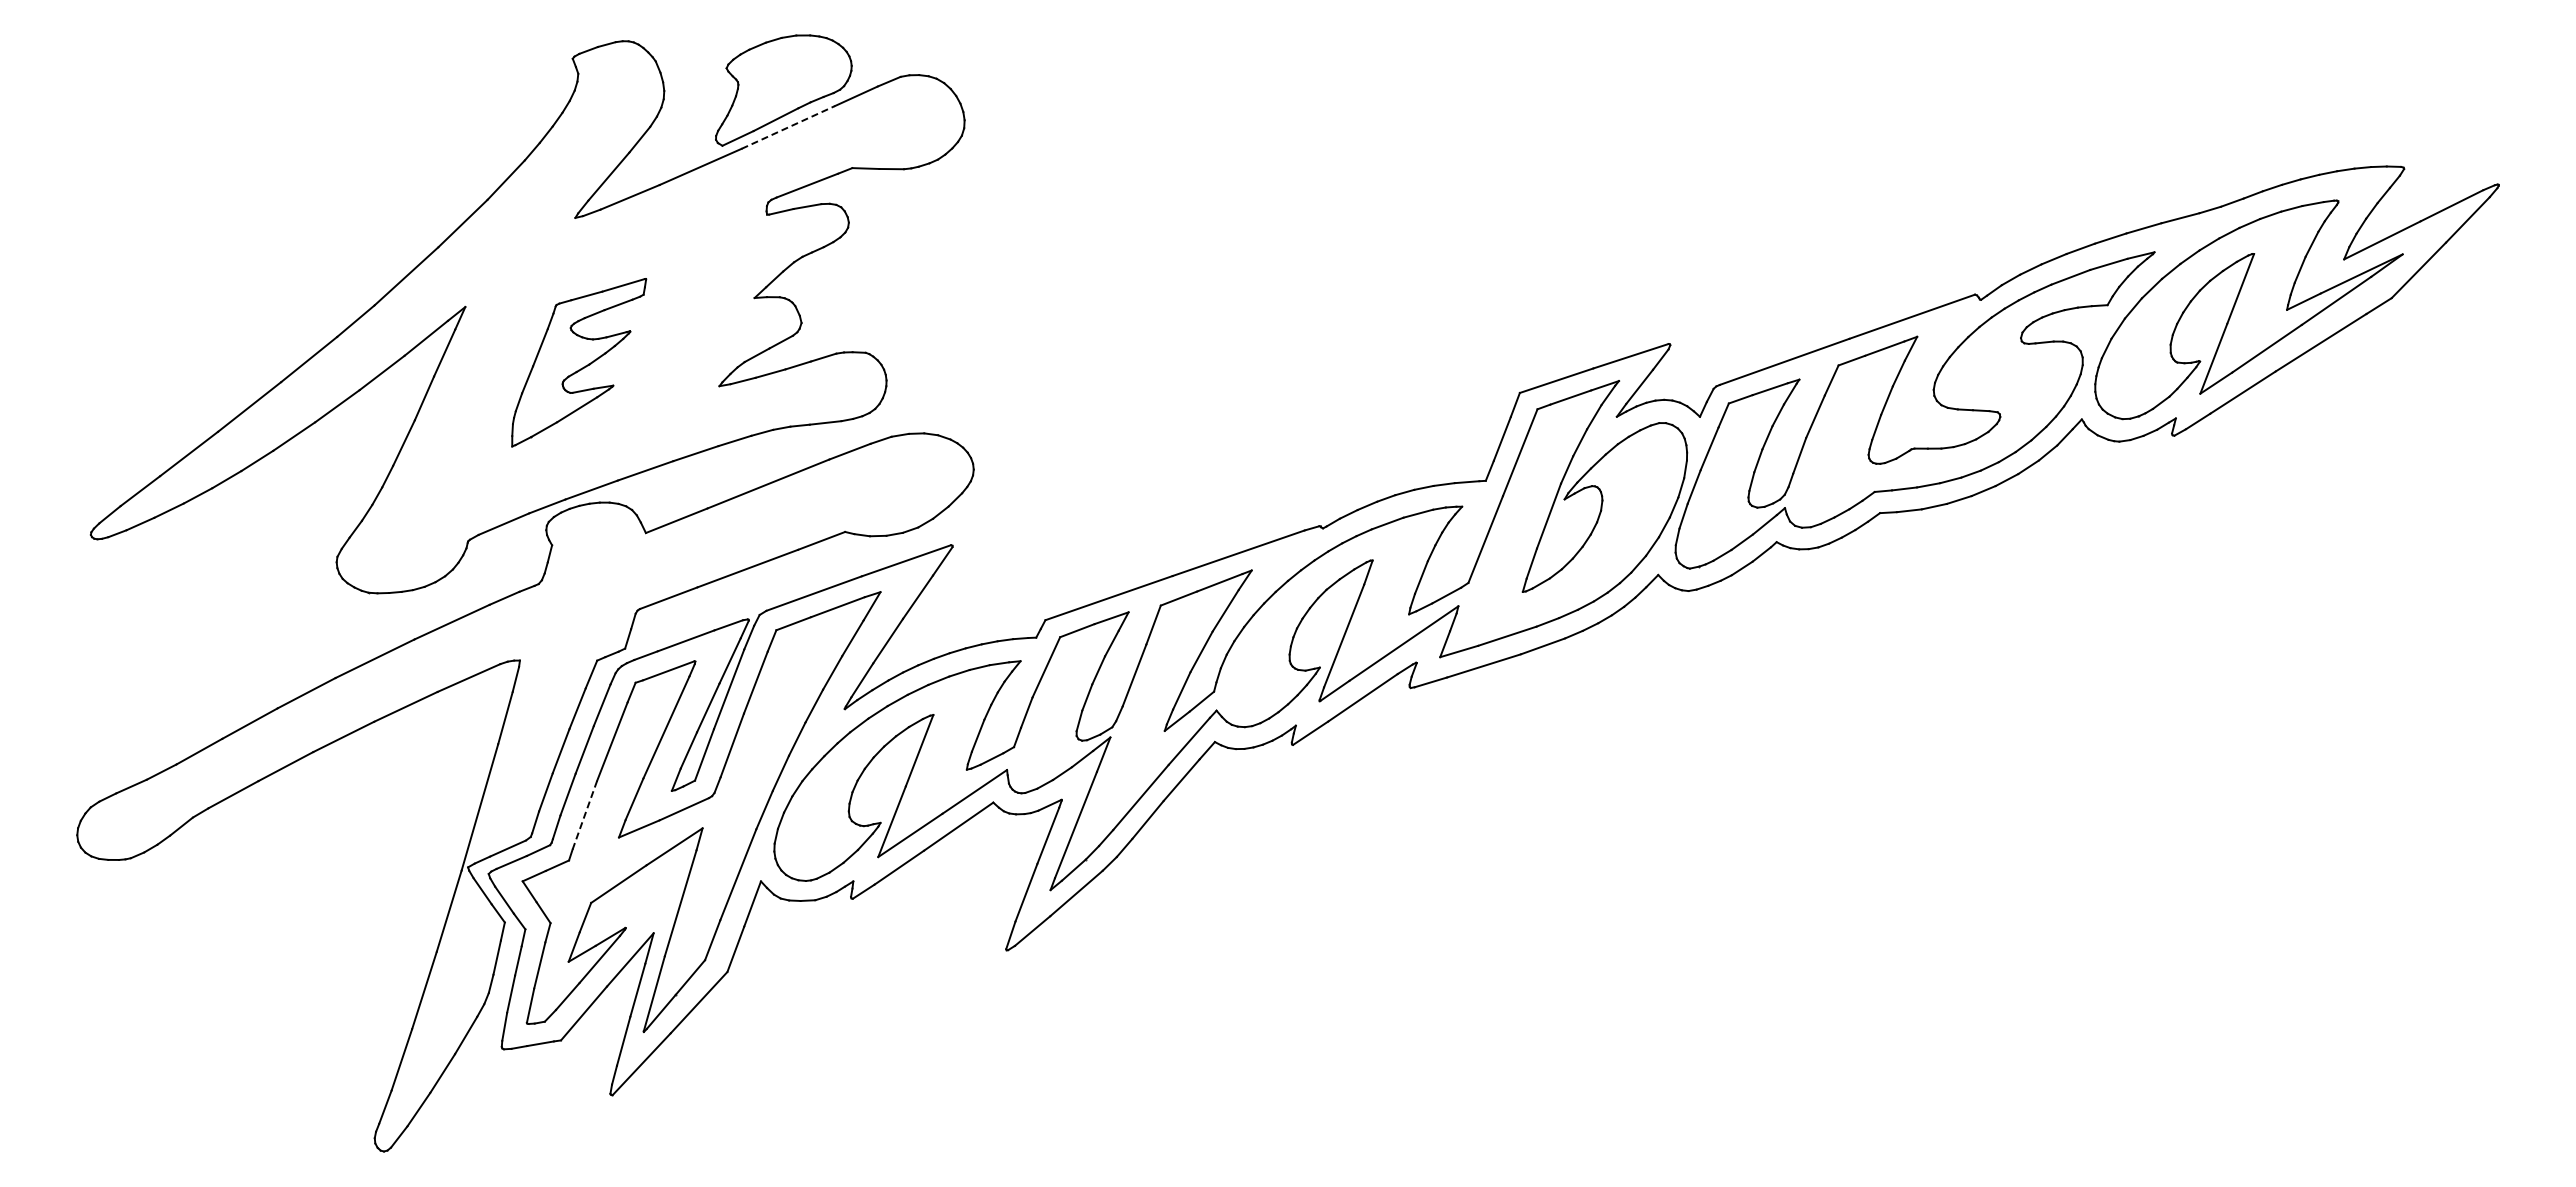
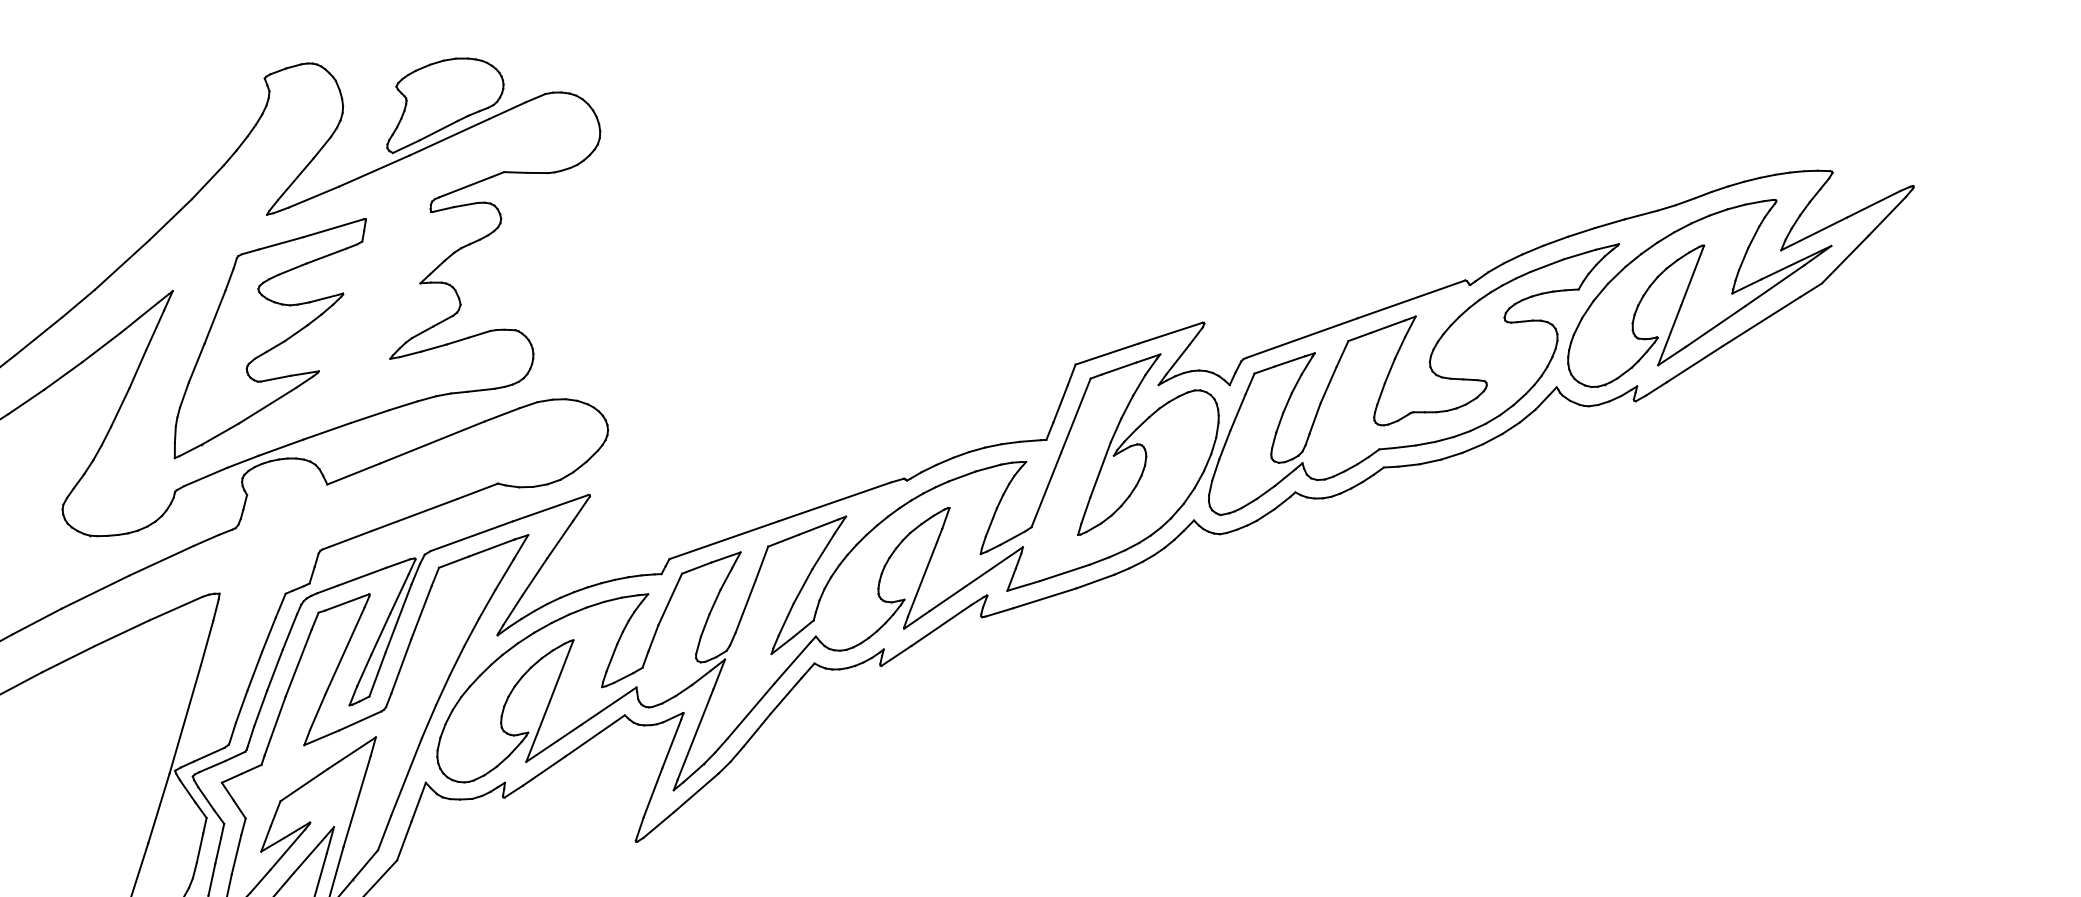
line: (788, 127) -> (449, 137), dashed -> solid
part: (578, 362) -> (269, 338), size x1.67
line: (584, 815) -> (274, 726), dashed -> solid

